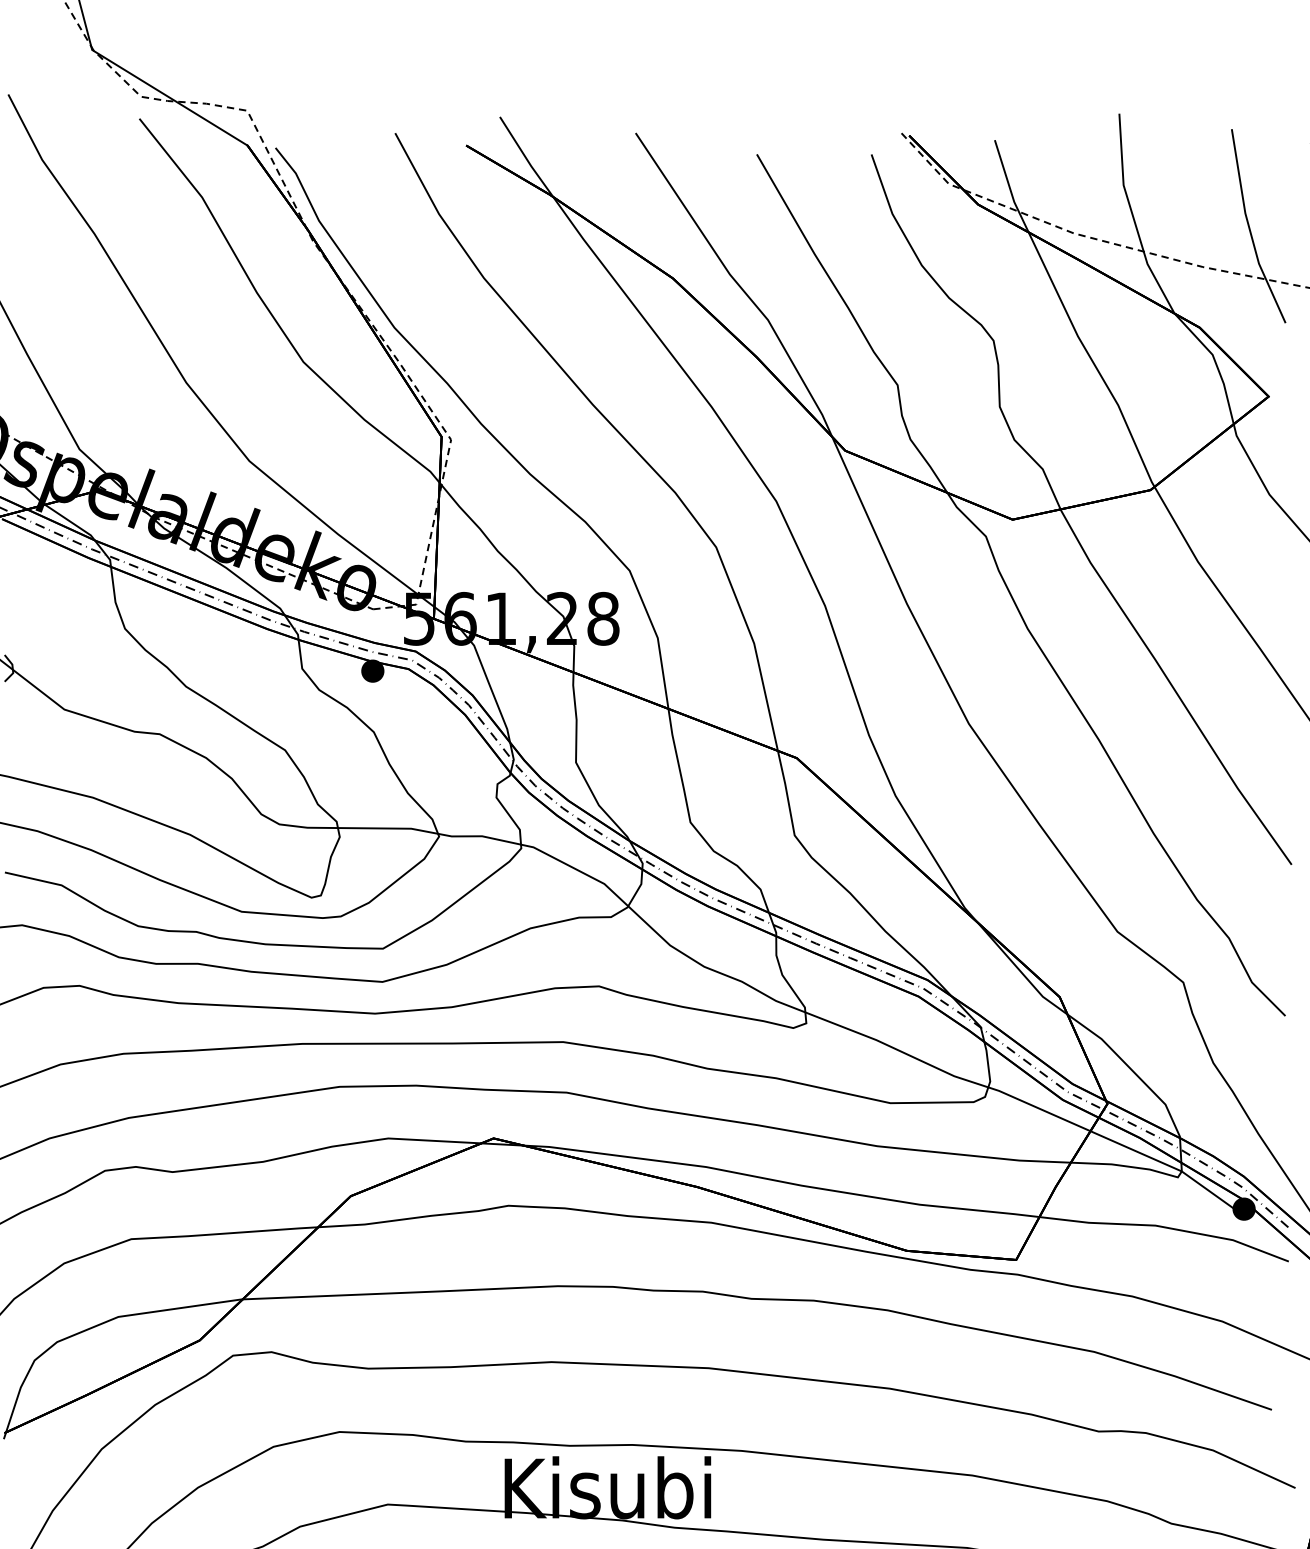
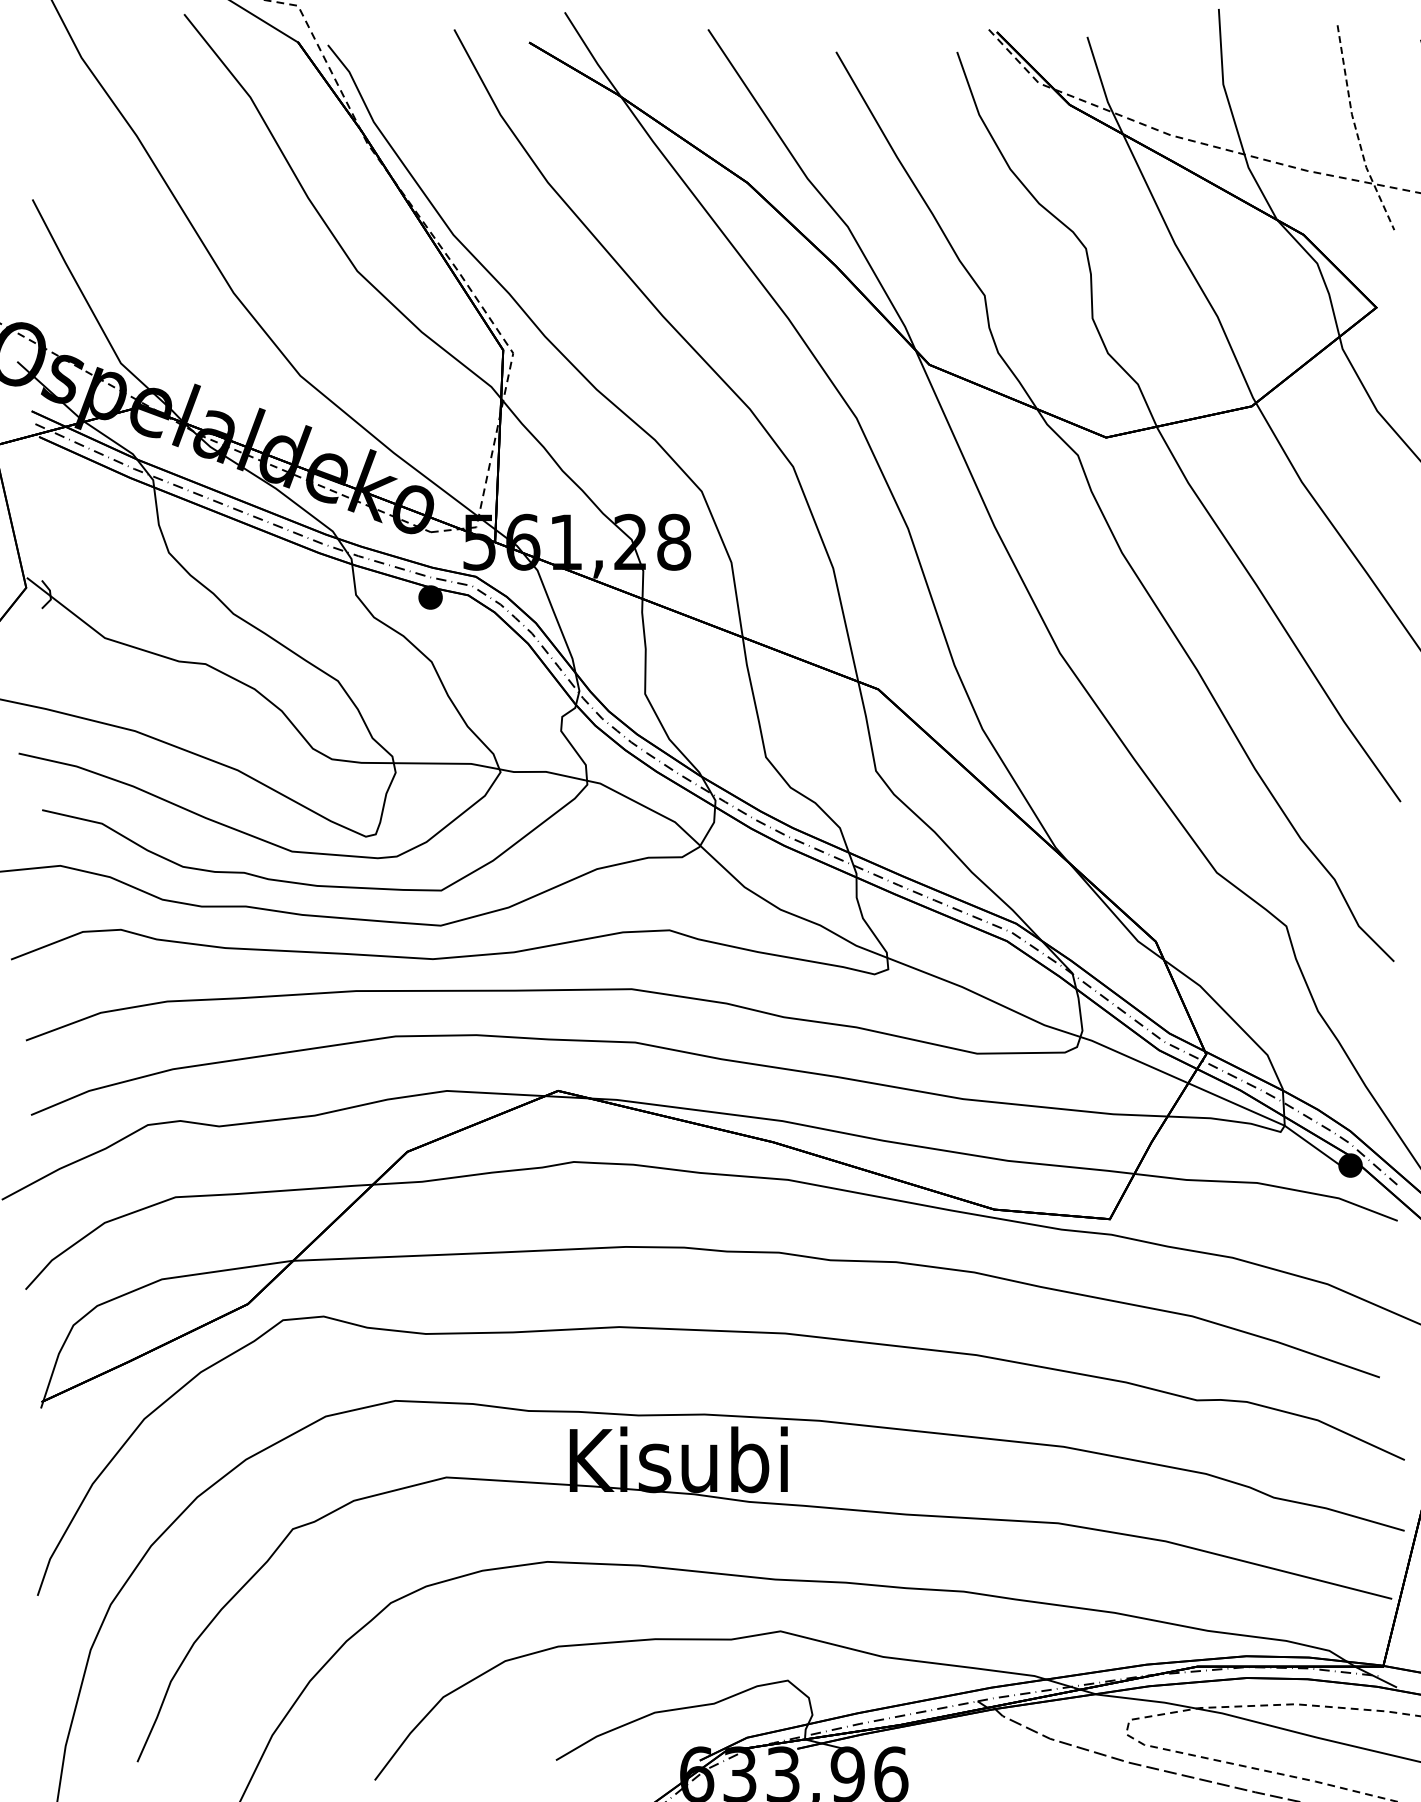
line: (1249, 228) -> (1356, 130), solid -> dashed

